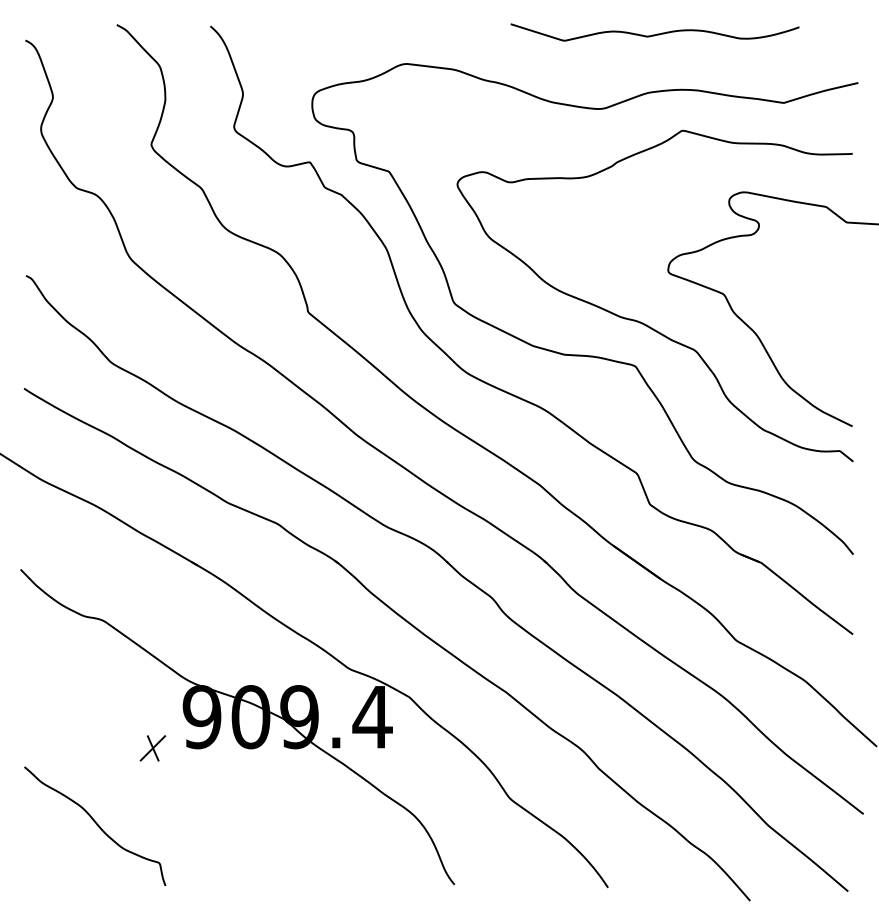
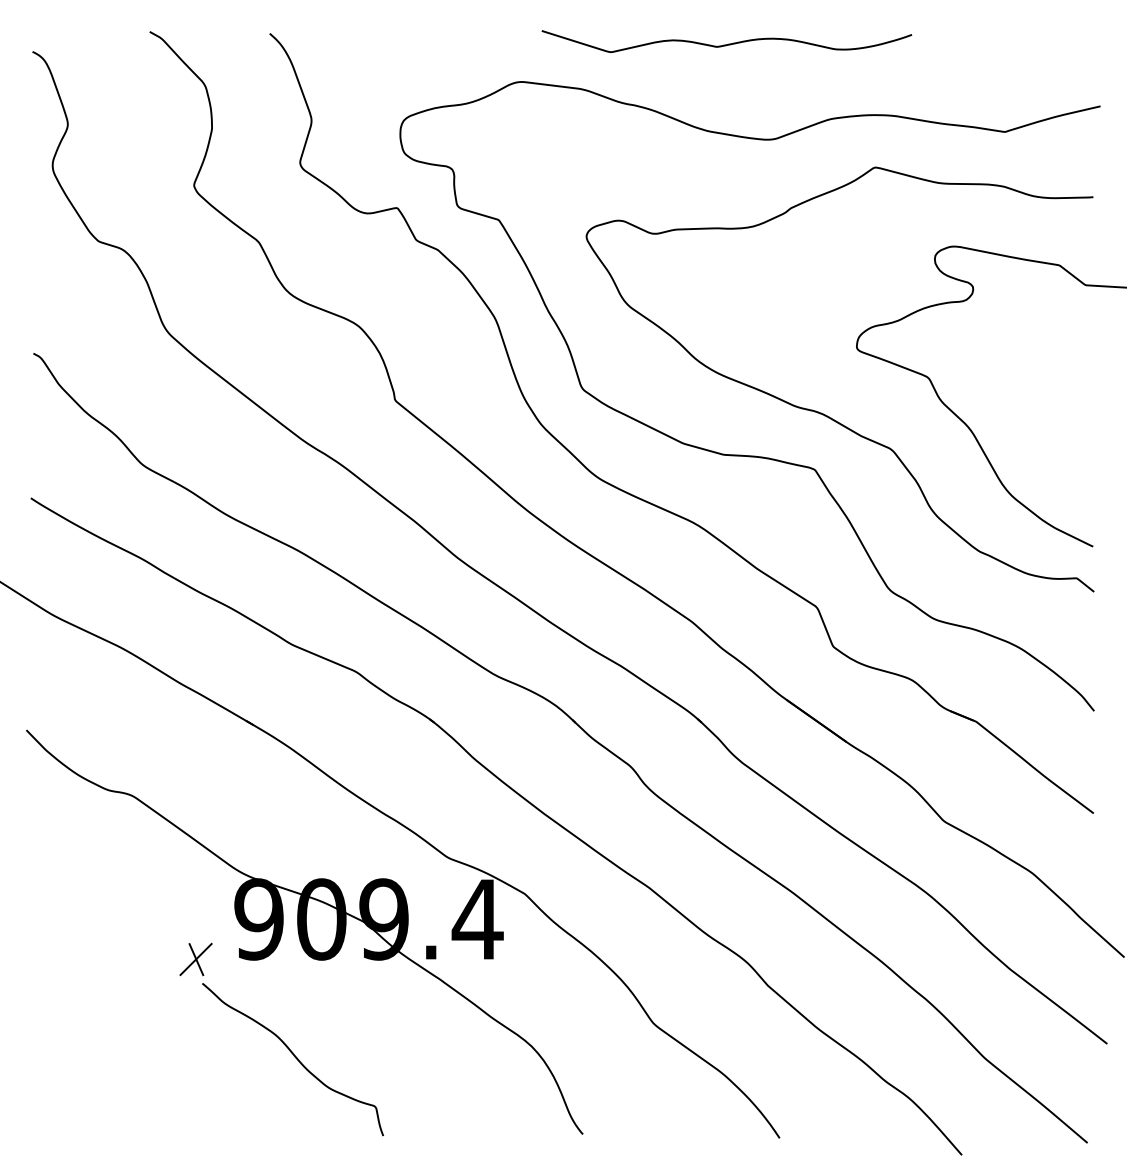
curve: (656, 33) -> (728, 43), moved
curve: (96, 824) -> (294, 1057), moved

